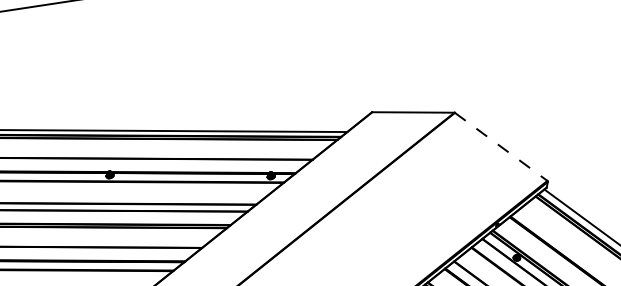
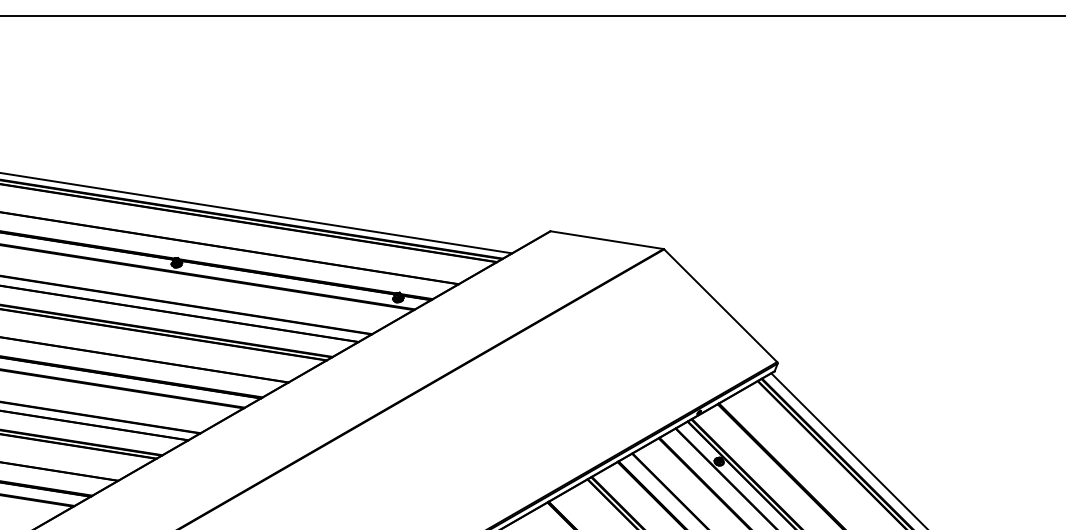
line: (501, 146) -> (720, 305), dashed -> solid

